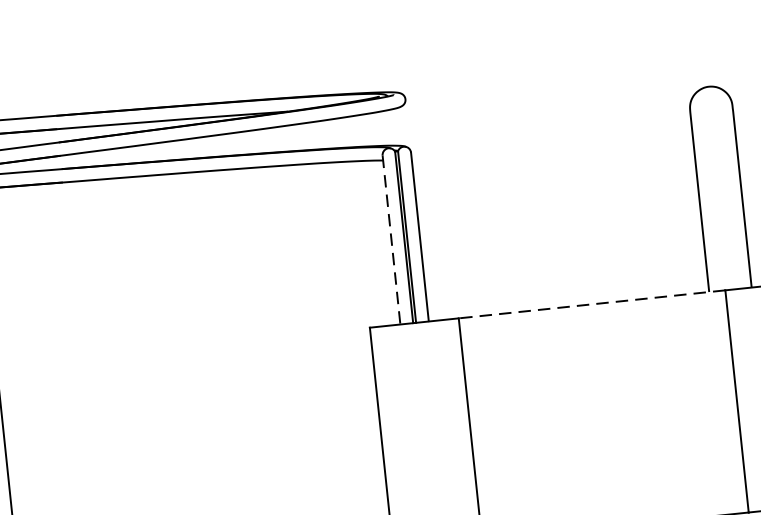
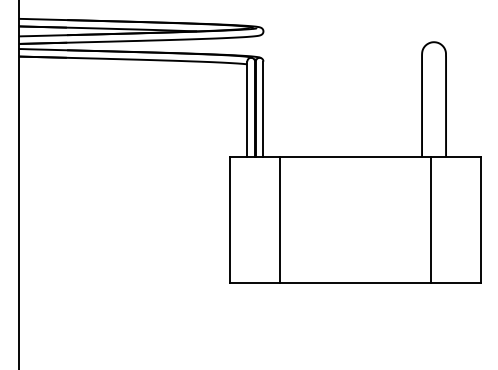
line: (391, 240) -> (247, 109), dashed -> solid
line: (591, 305) -> (355, 157), dashed -> solid

